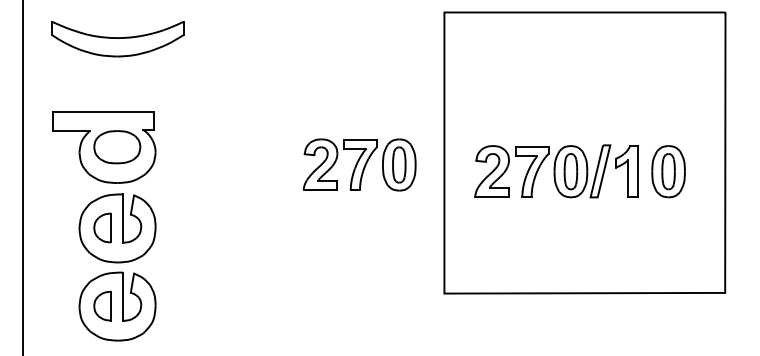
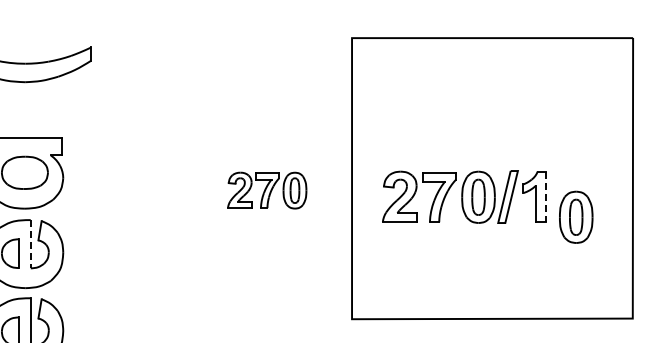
part: (359, 164) -> (267, 190), size x0.7
line: (637, 171) -> (545, 197), solid -> dashed
part: (668, 171) -> (576, 217), moved
line: (123, 219) -> (31, 245), solid -> dashed

